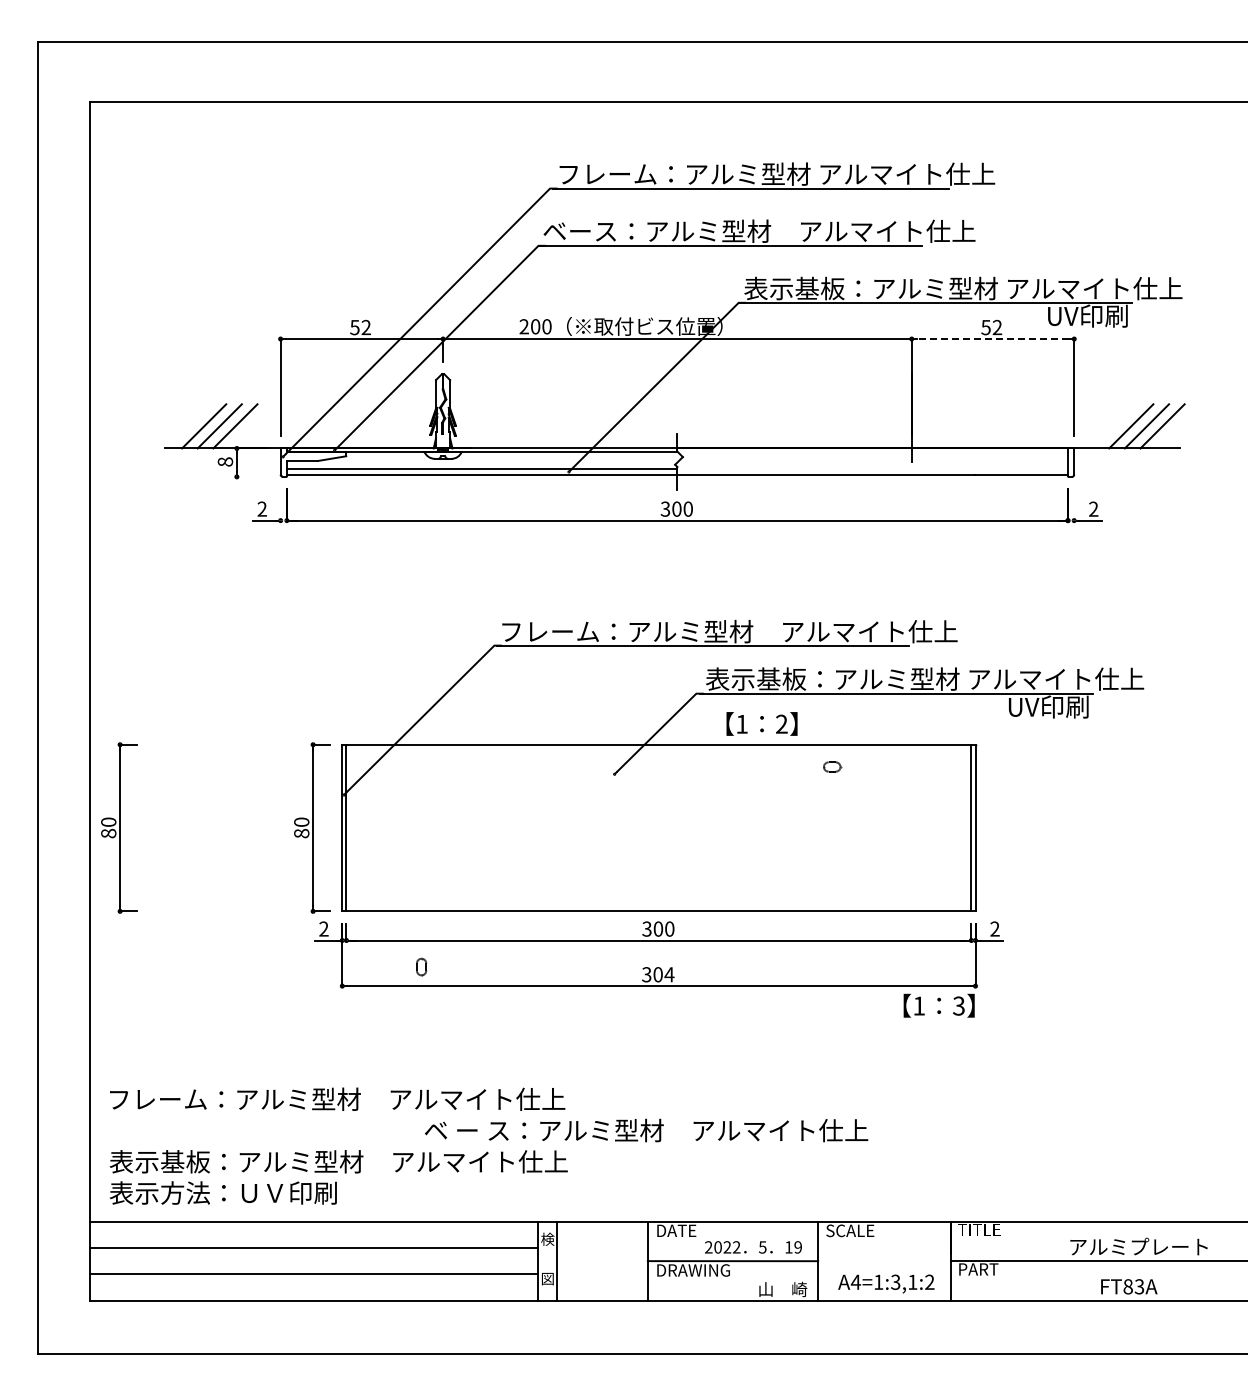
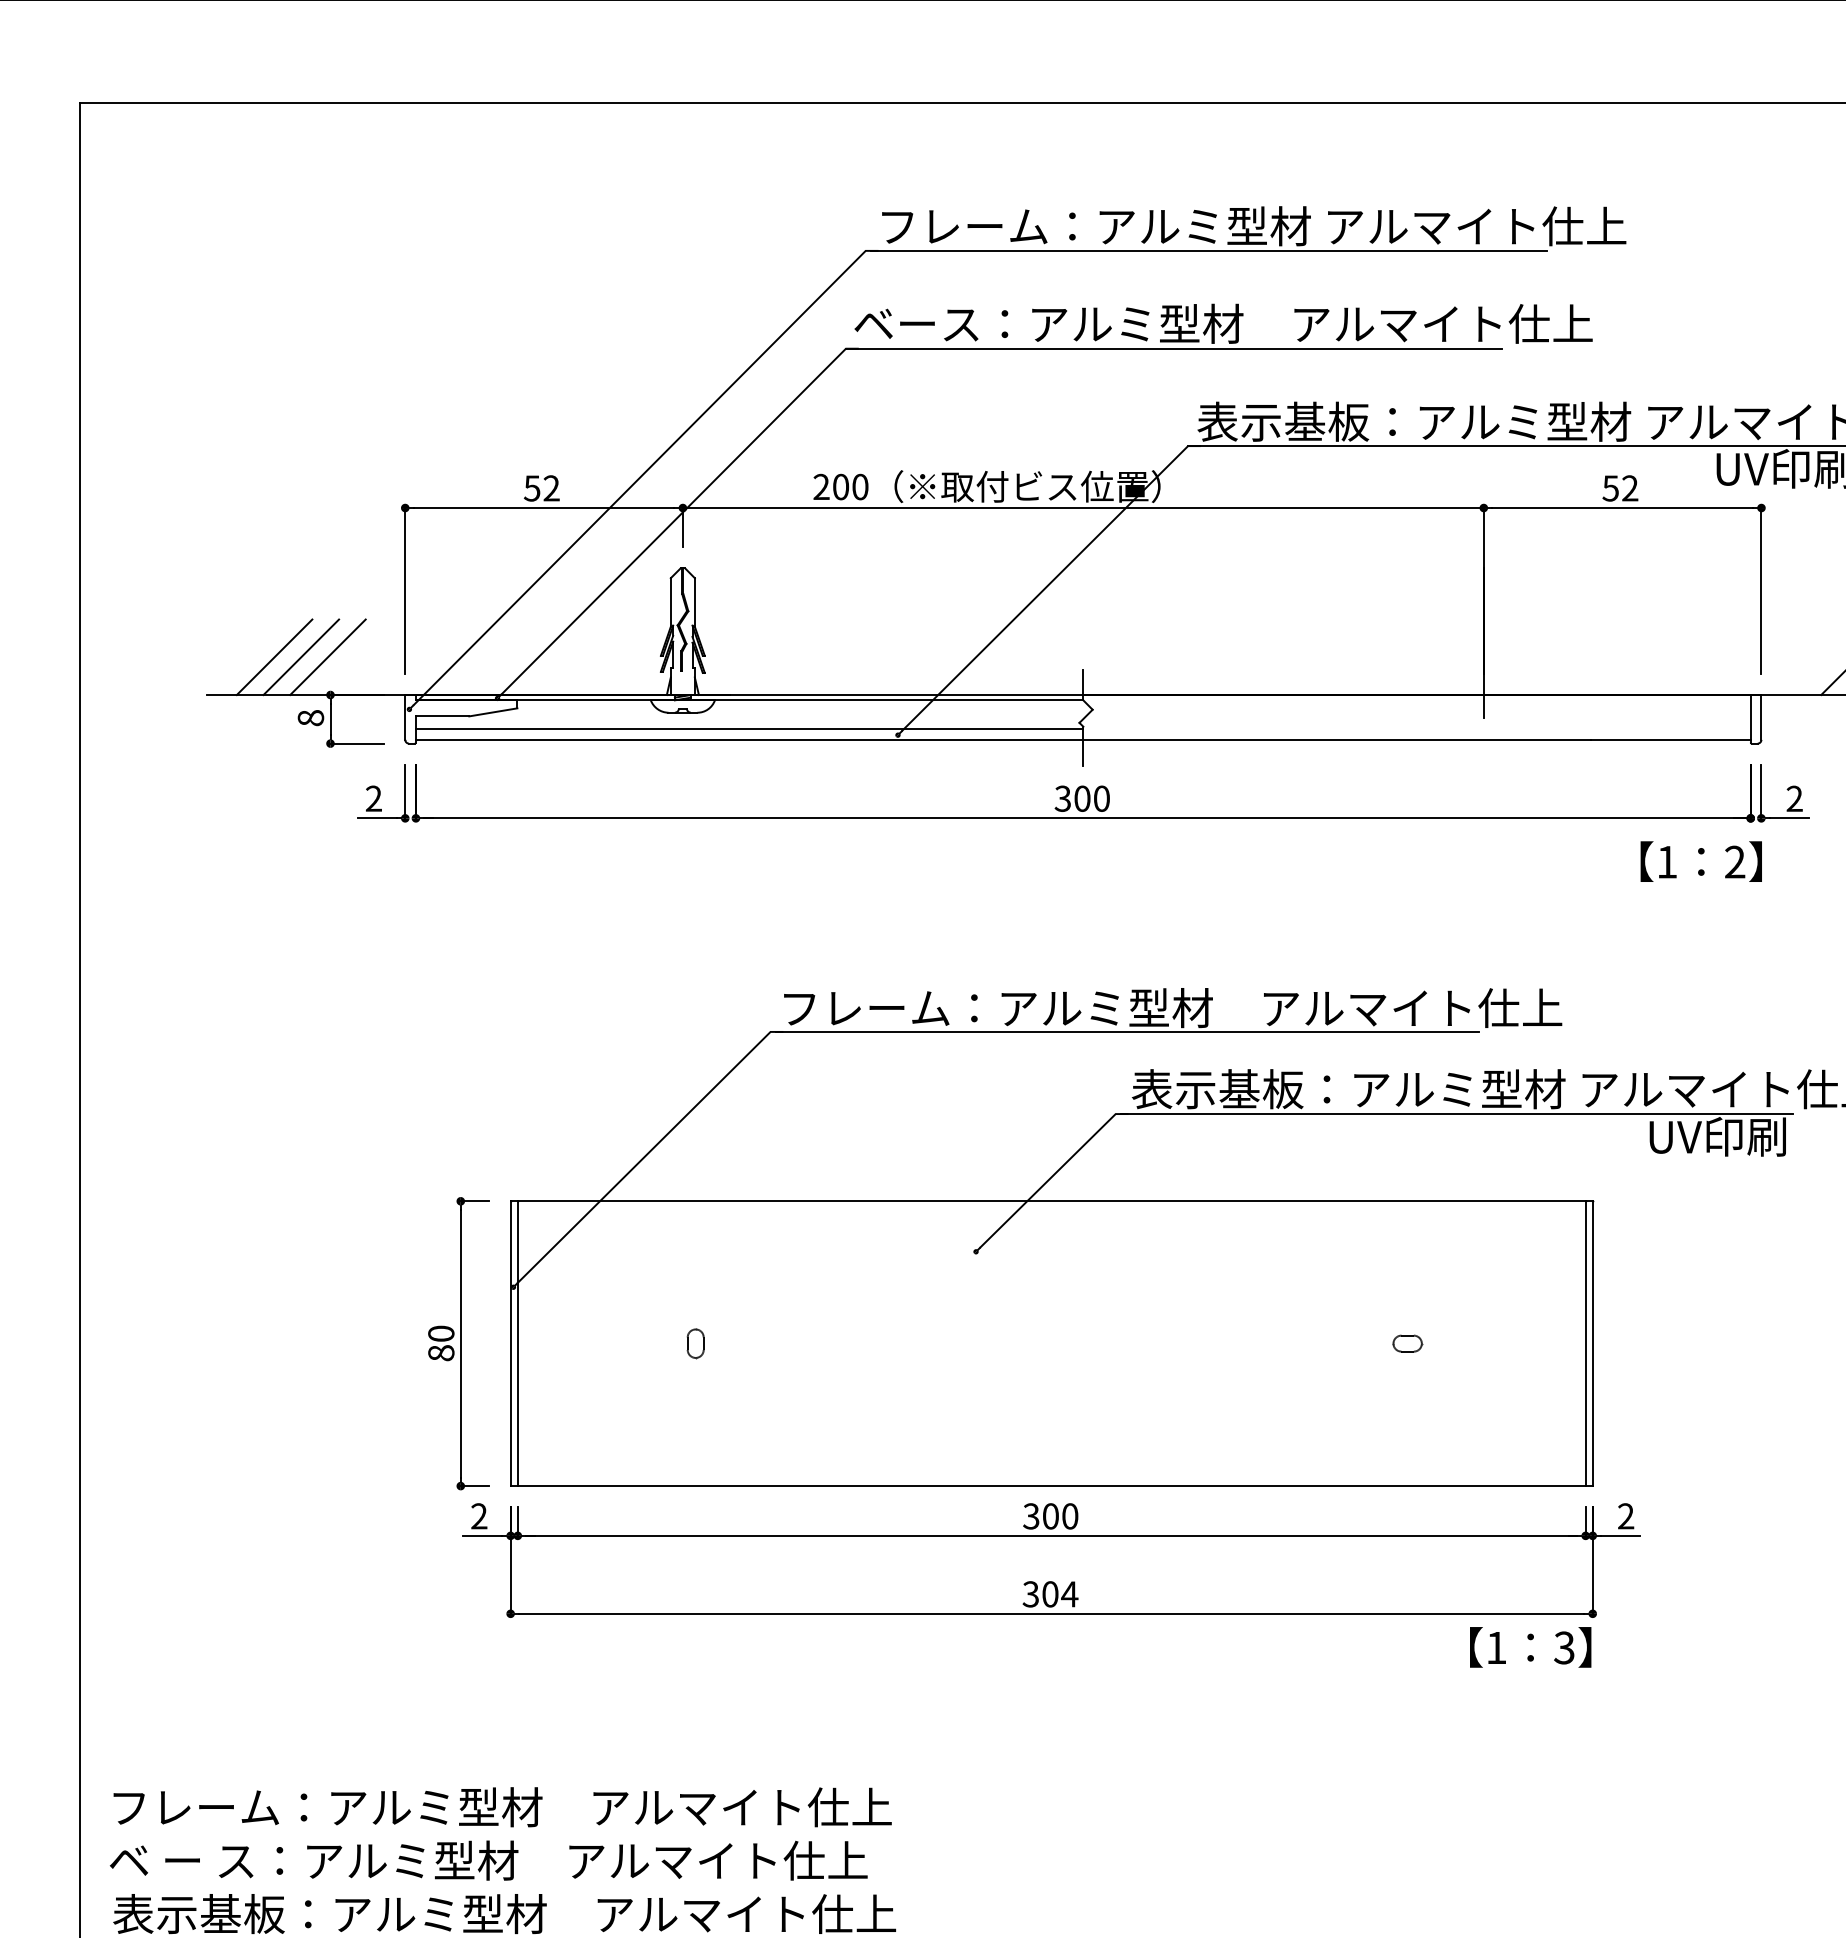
line: (992, 339) -> (1621, 508), dashed -> solid
line: (252, 476) -> (357, 742), added
line: (280, 504) -> (405, 790), added
line: (1074, 504) -> (1761, 790), added
text: (761, 723) -> (1700, 860), moved
part: (832, 766) -> (1408, 1342), moved
part: (119, 827) -> (129, 1342), removed
part: (421, 966) -> (695, 1342), moved
text: (646, 1130) -> (488, 1860), moved

